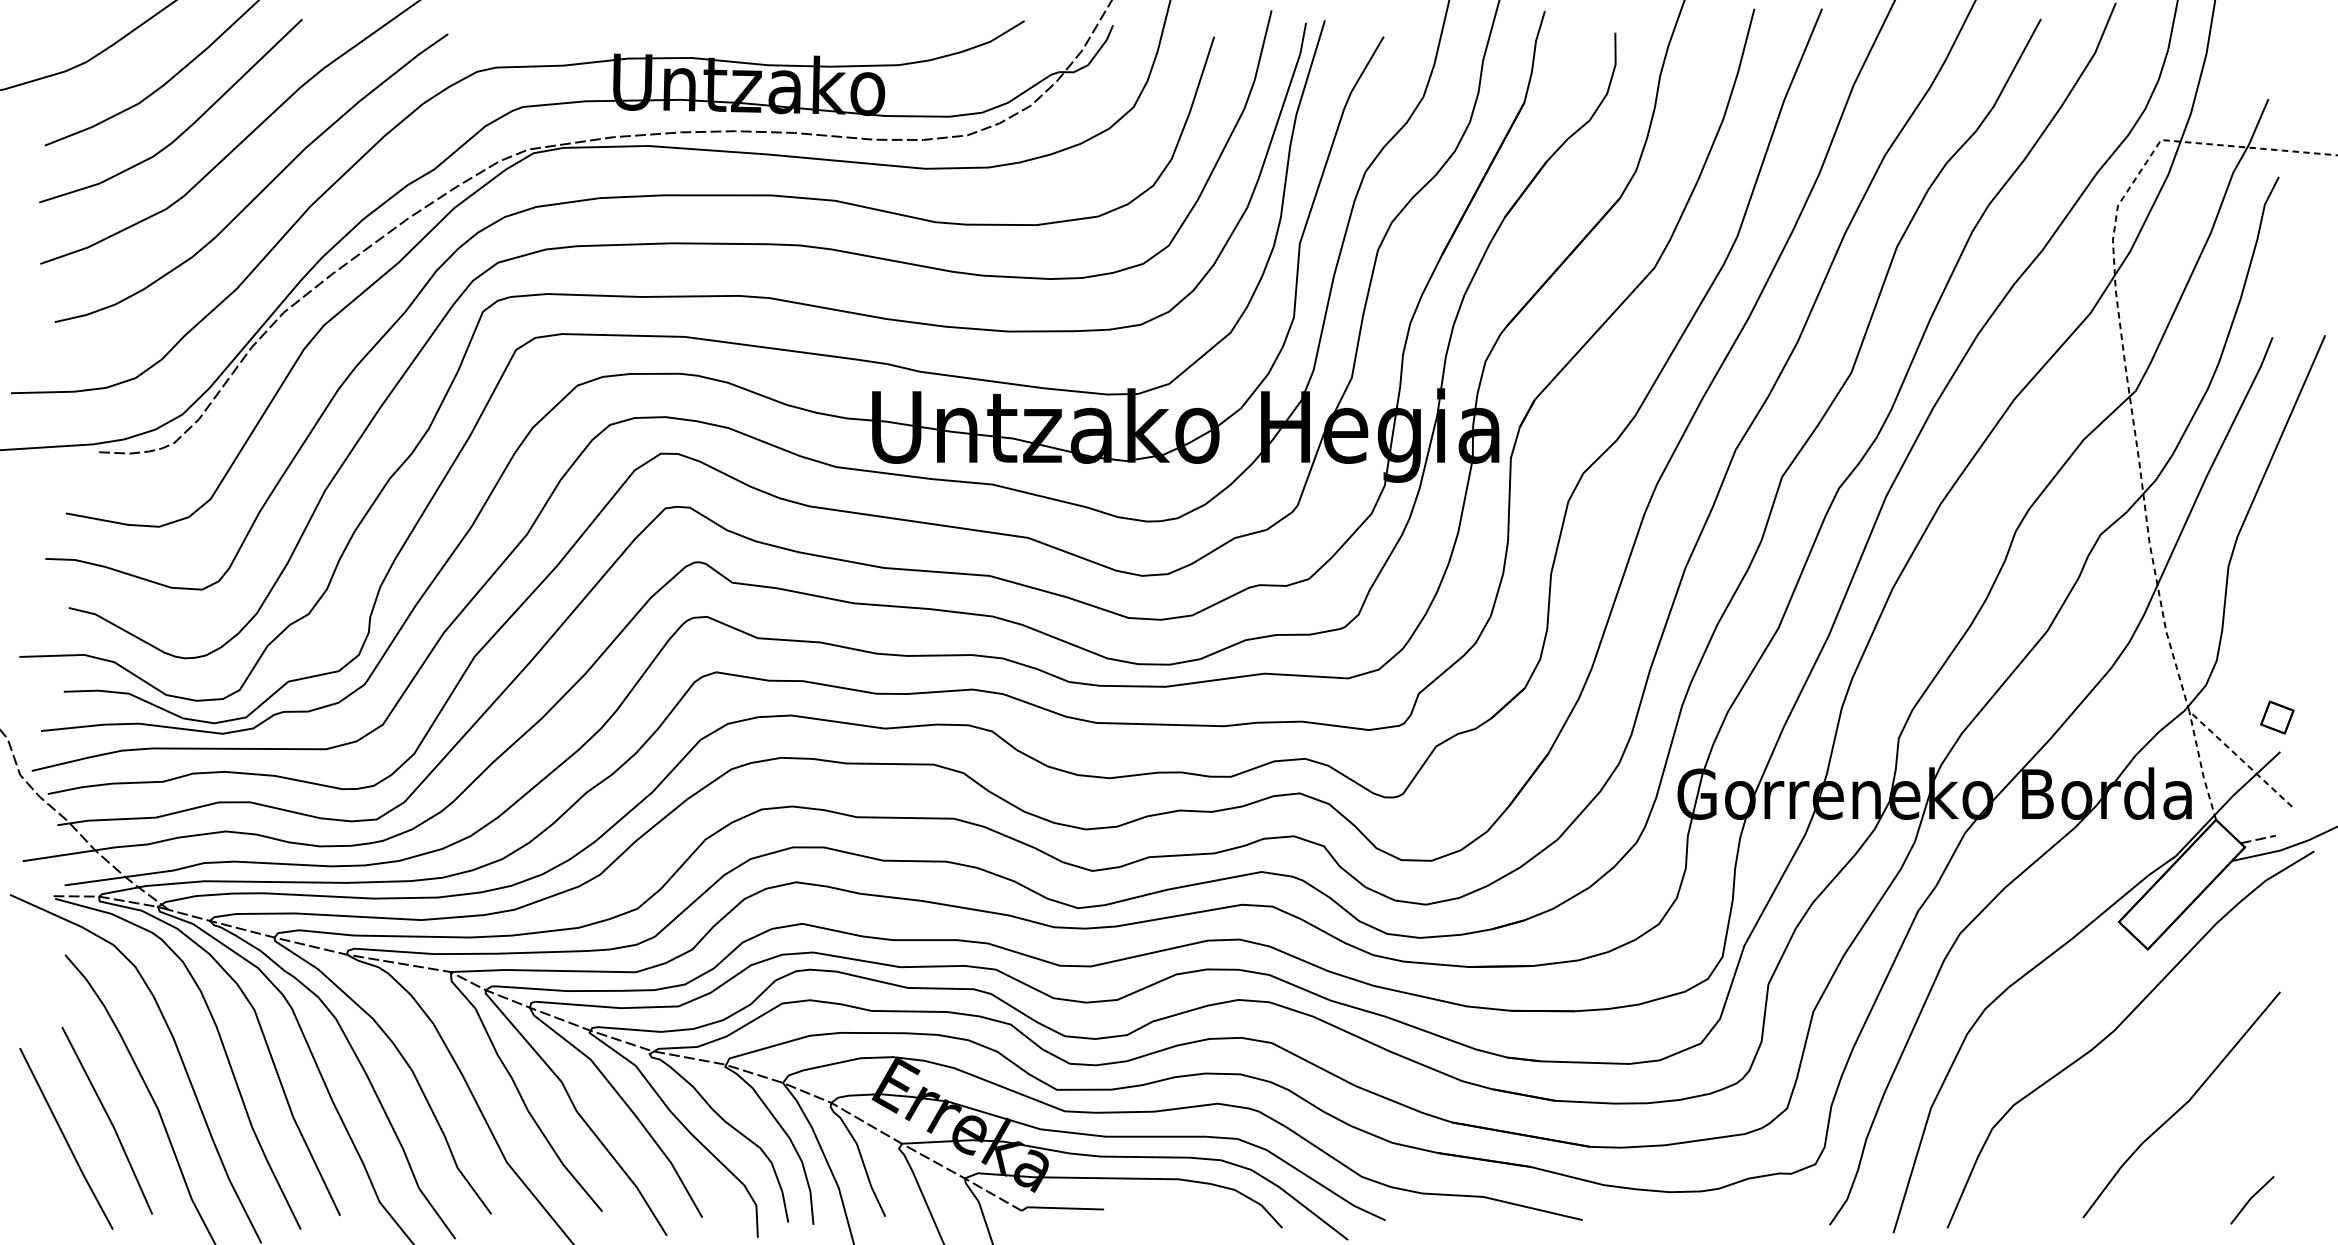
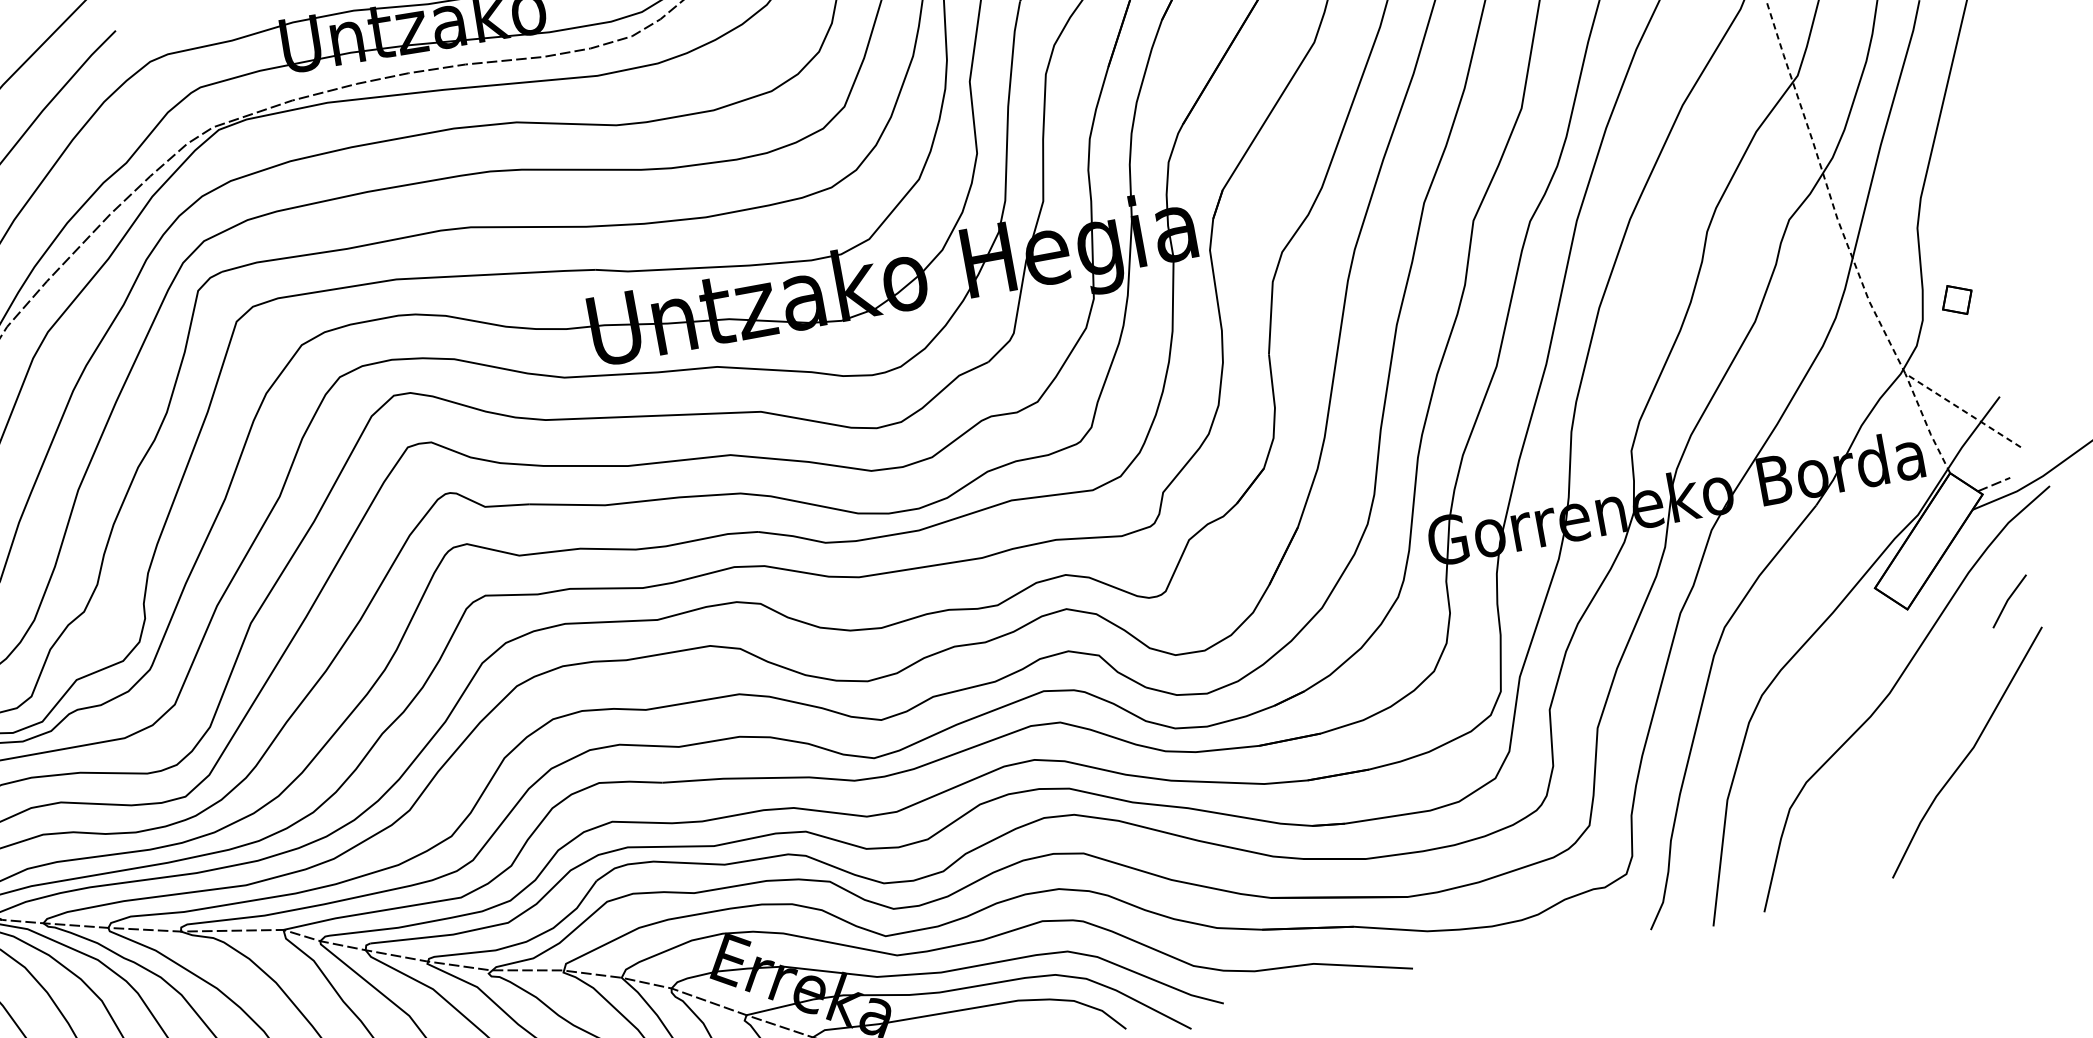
part: (2277, 717) -> (1957, 299), moved
line: (2251, 1199) -> (2008, 600), moved

